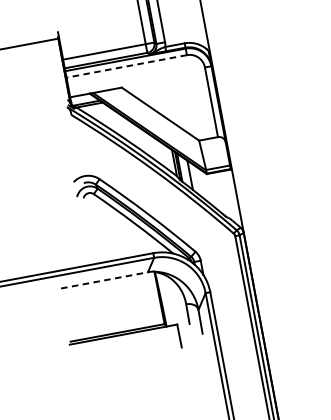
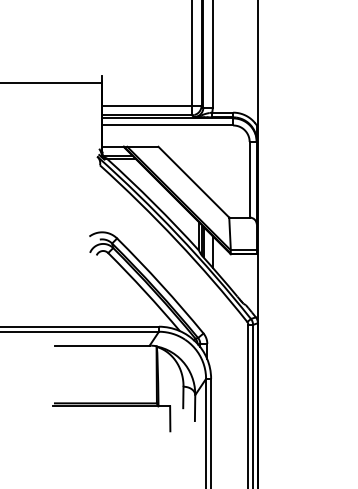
line: (126, 66) -> (167, 125), dashed -> solid
line: (105, 280) -> (103, 345), dashed -> solid

